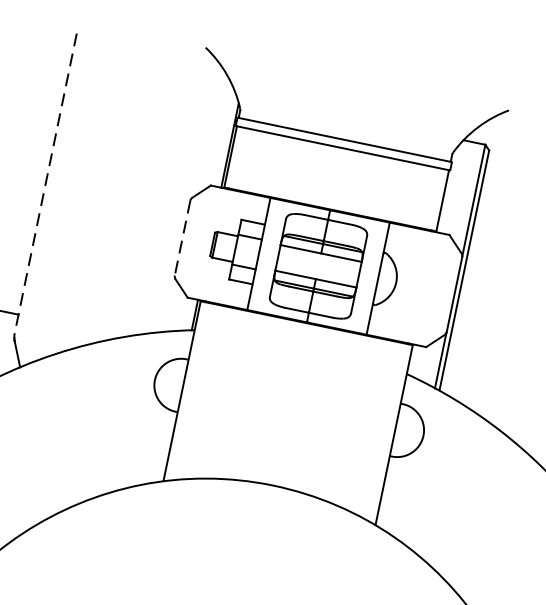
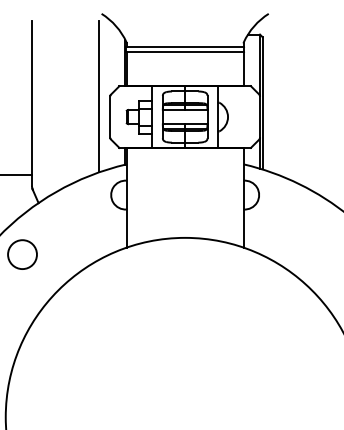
line: (44, 183) -> (31, 103), dashed -> solid
line: (170, 196) -> (99, 96), added
line: (182, 239) -> (110, 117), dashed -> solid

